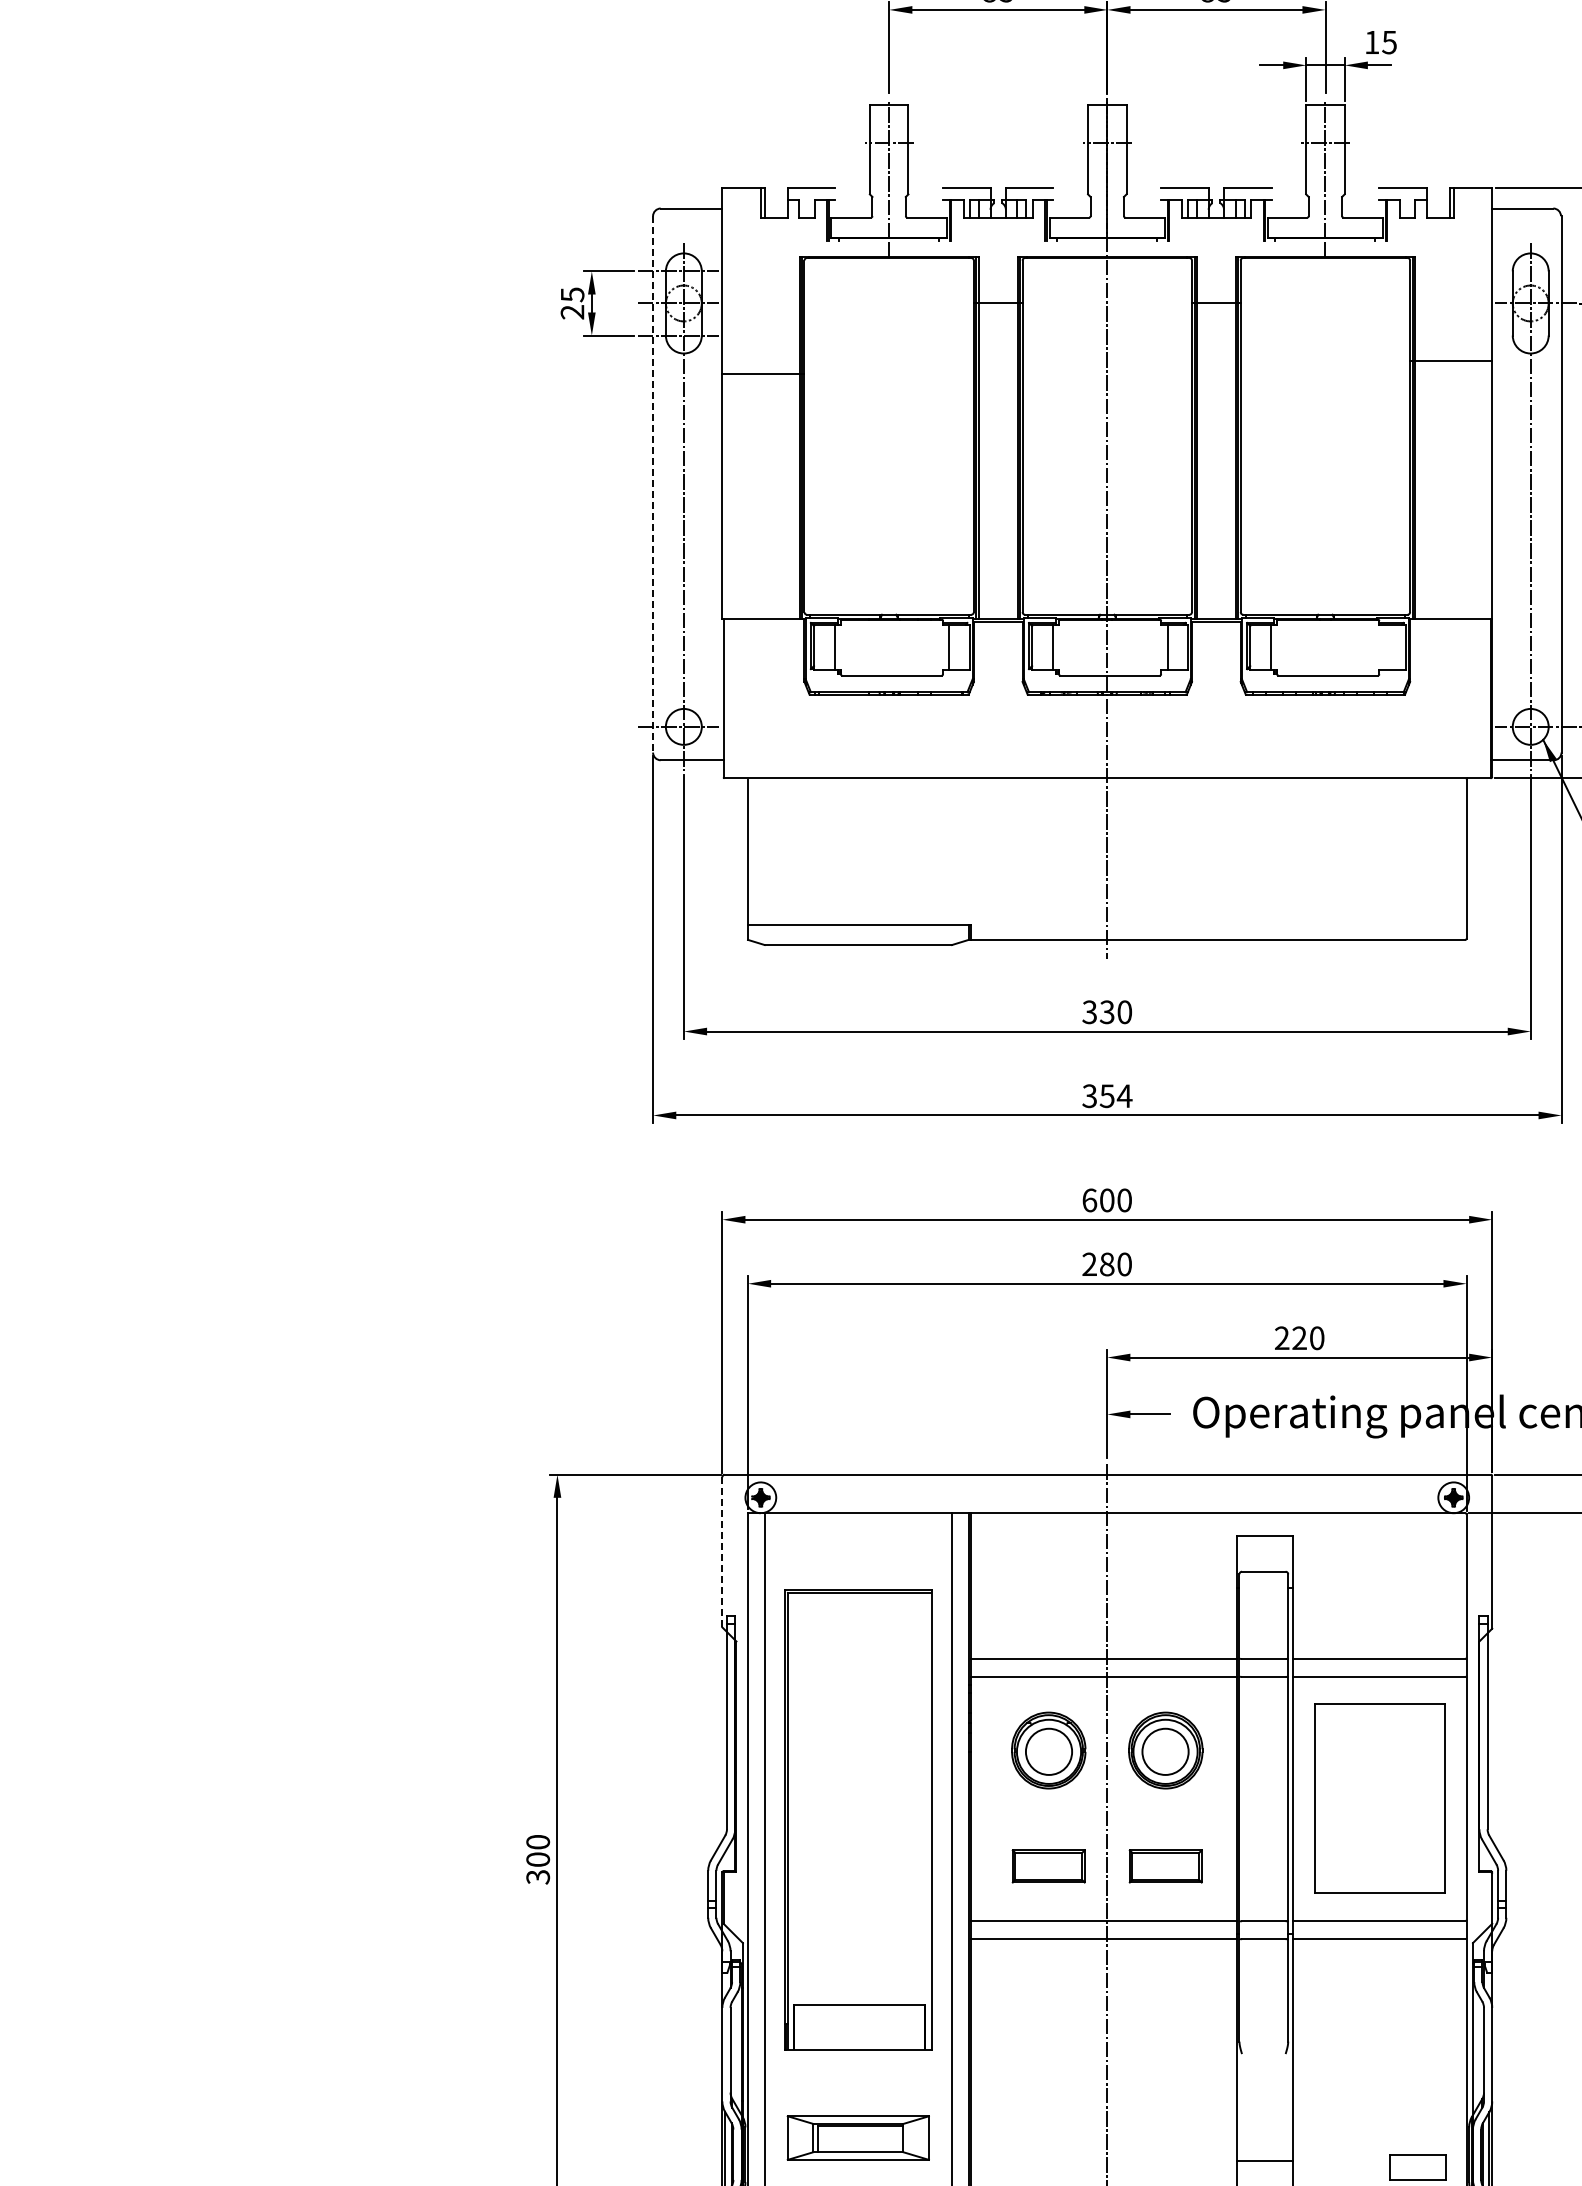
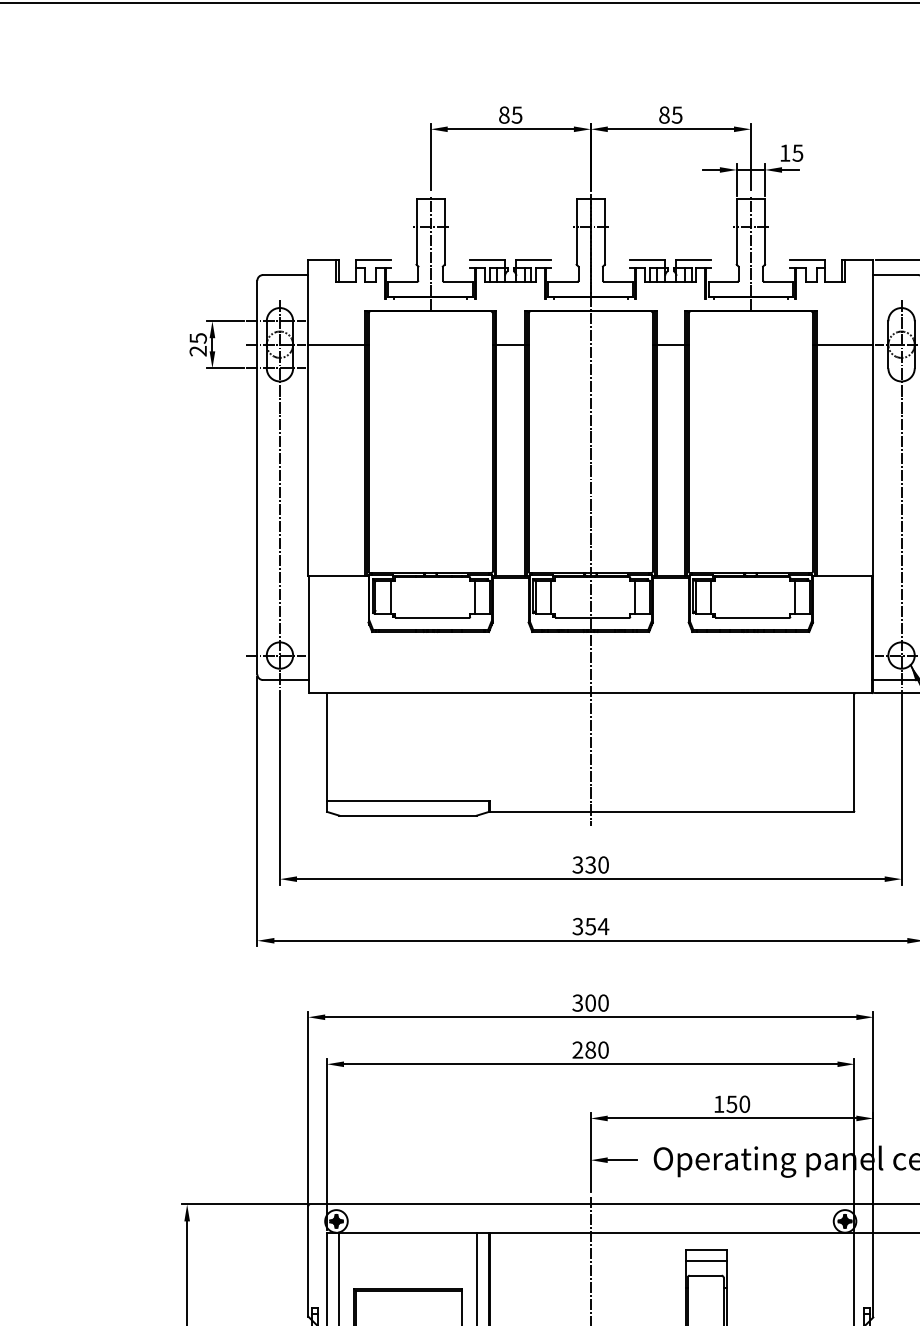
line: (1451, 361) -> (843, 344), moved
line: (763, 374) -> (338, 344), moved
line: (653, 484) -> (257, 477), dashed -> solid
line: (1385, 647) -> (794, 597), added
text: (1089, 1200) -> (577, 1003), 600 -> 300
text: (1290, 1338) -> (725, 1104), 220 -> 150
line: (1264, 1551) -> (706, 1260), added
line: (722, 1552) -> (308, 1261), dashed -> solid

